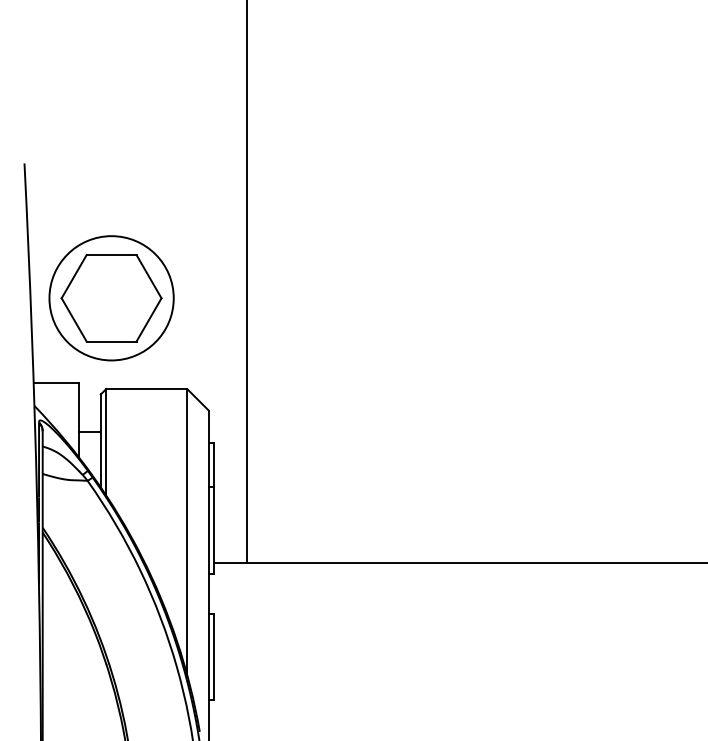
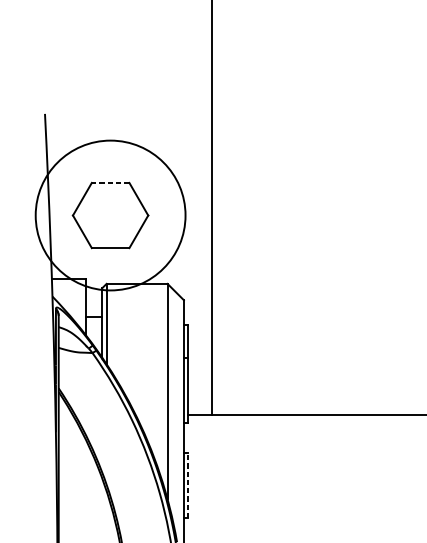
line: (111, 255) -> (110, 183), solid -> dashed
circle: (111, 298) -> (110, 215), size x1.6
line: (214, 656) -> (188, 485), solid -> dashed

